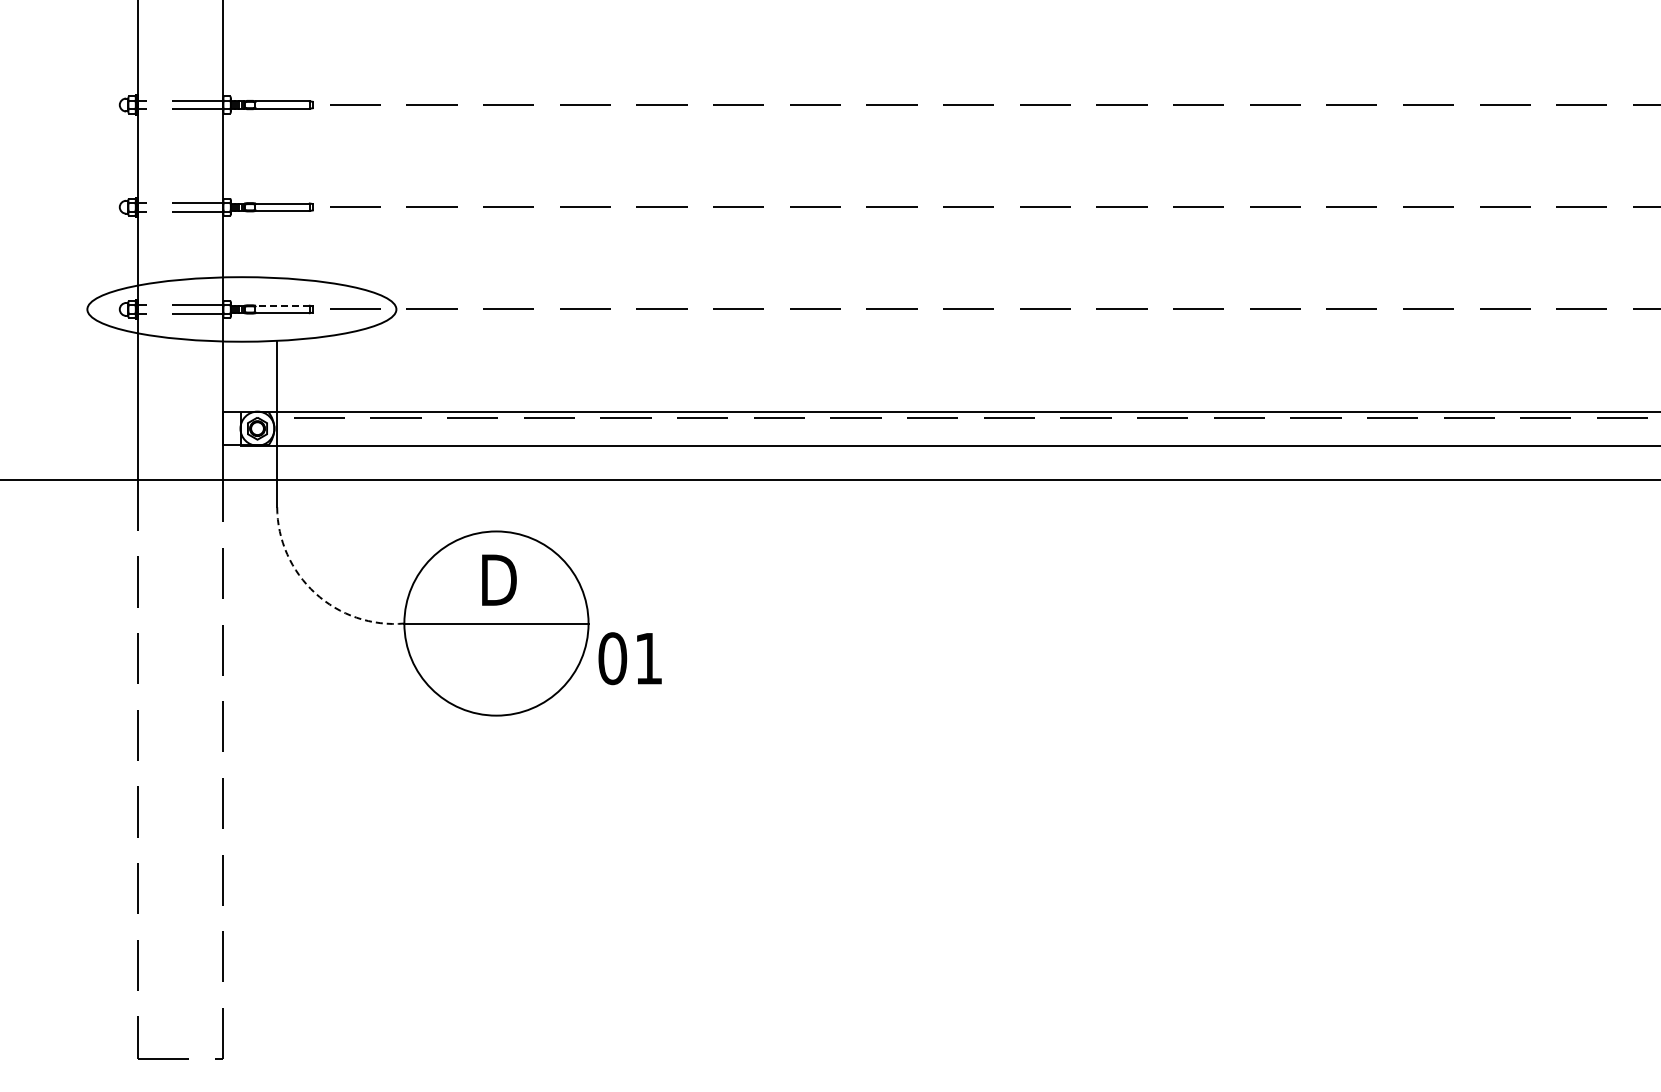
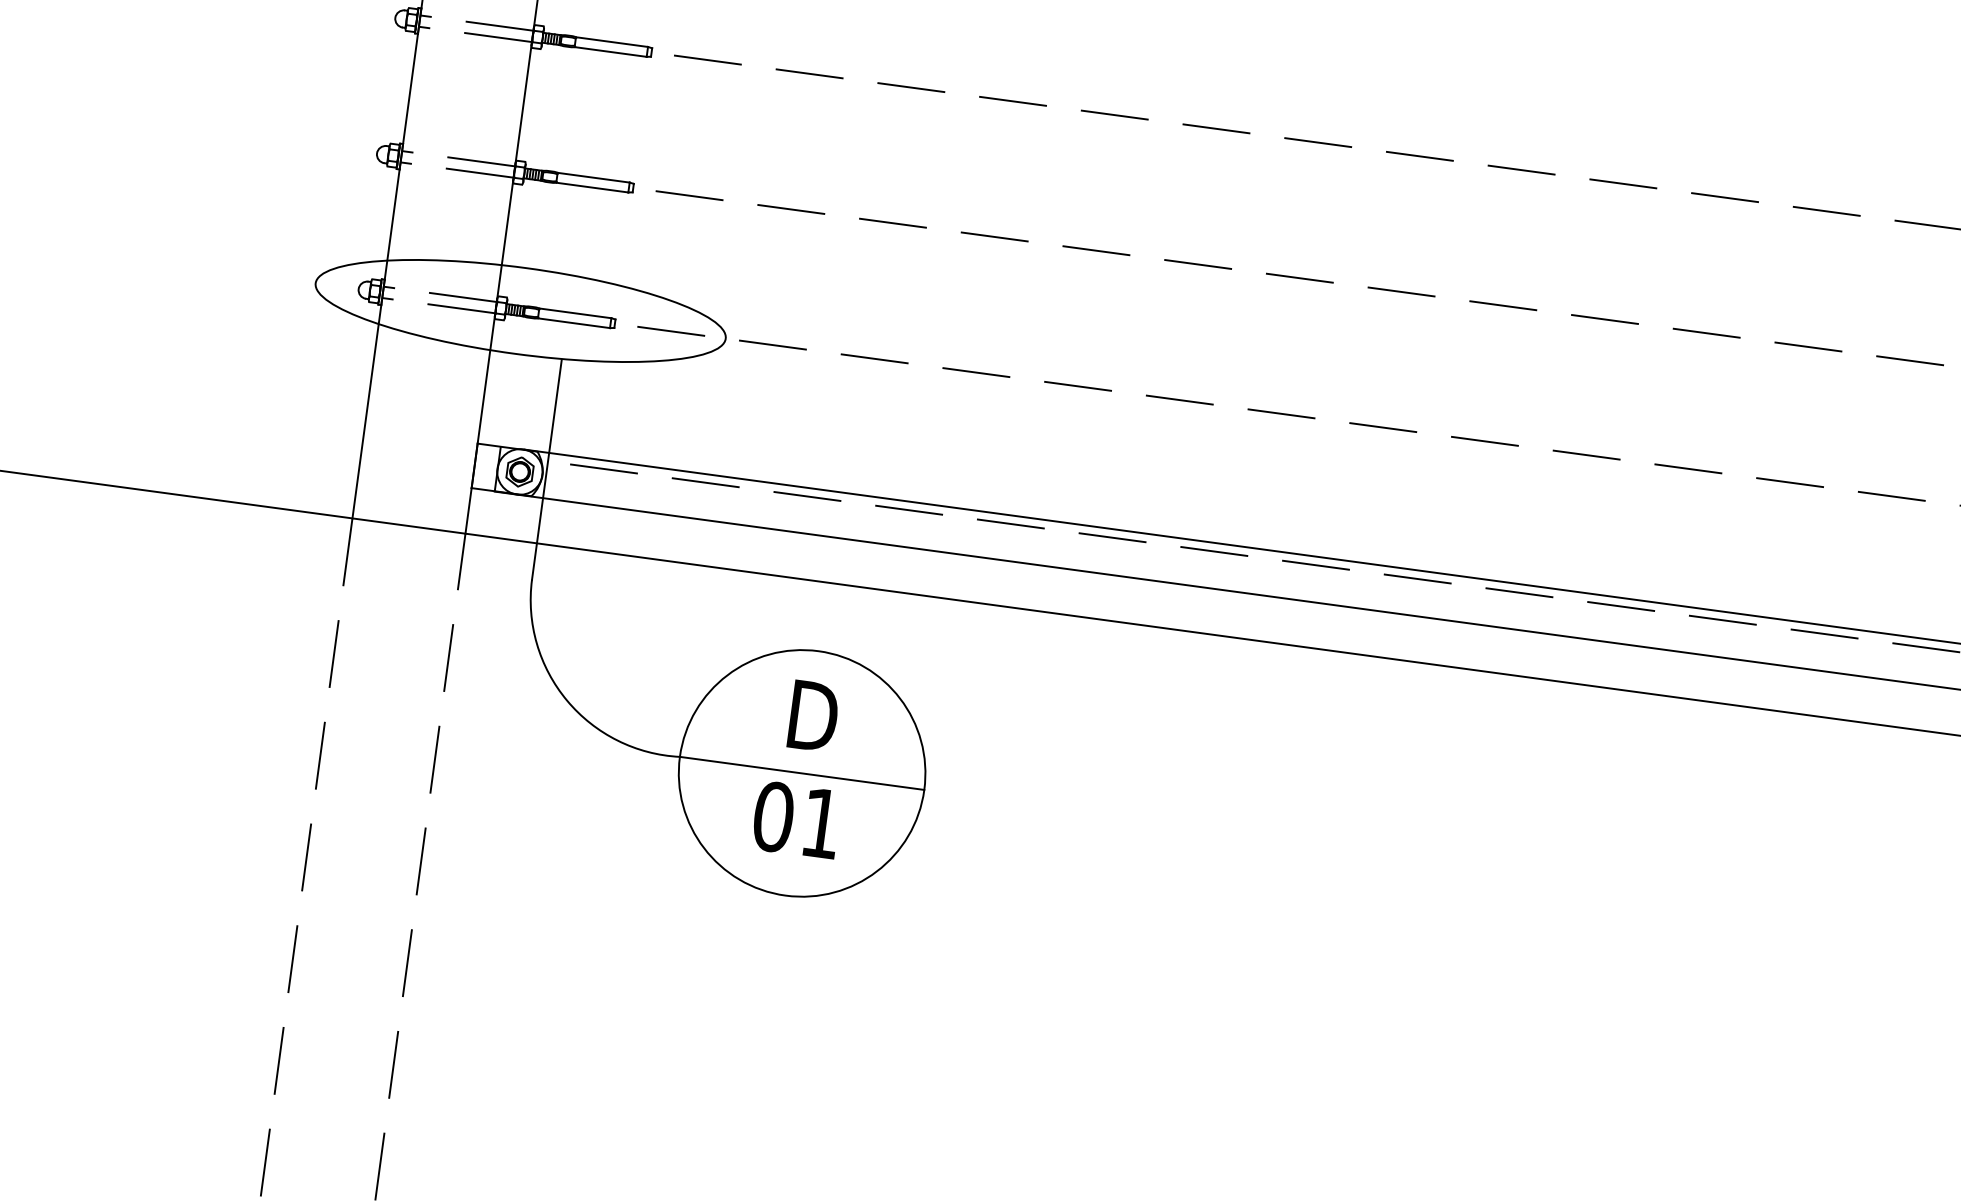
line: (282, 305) -> (575, 313), dashed -> solid
arc: (315, 593) -> (567, 701), dashed -> solid
text: (629, 658) -> (795, 819), moved

